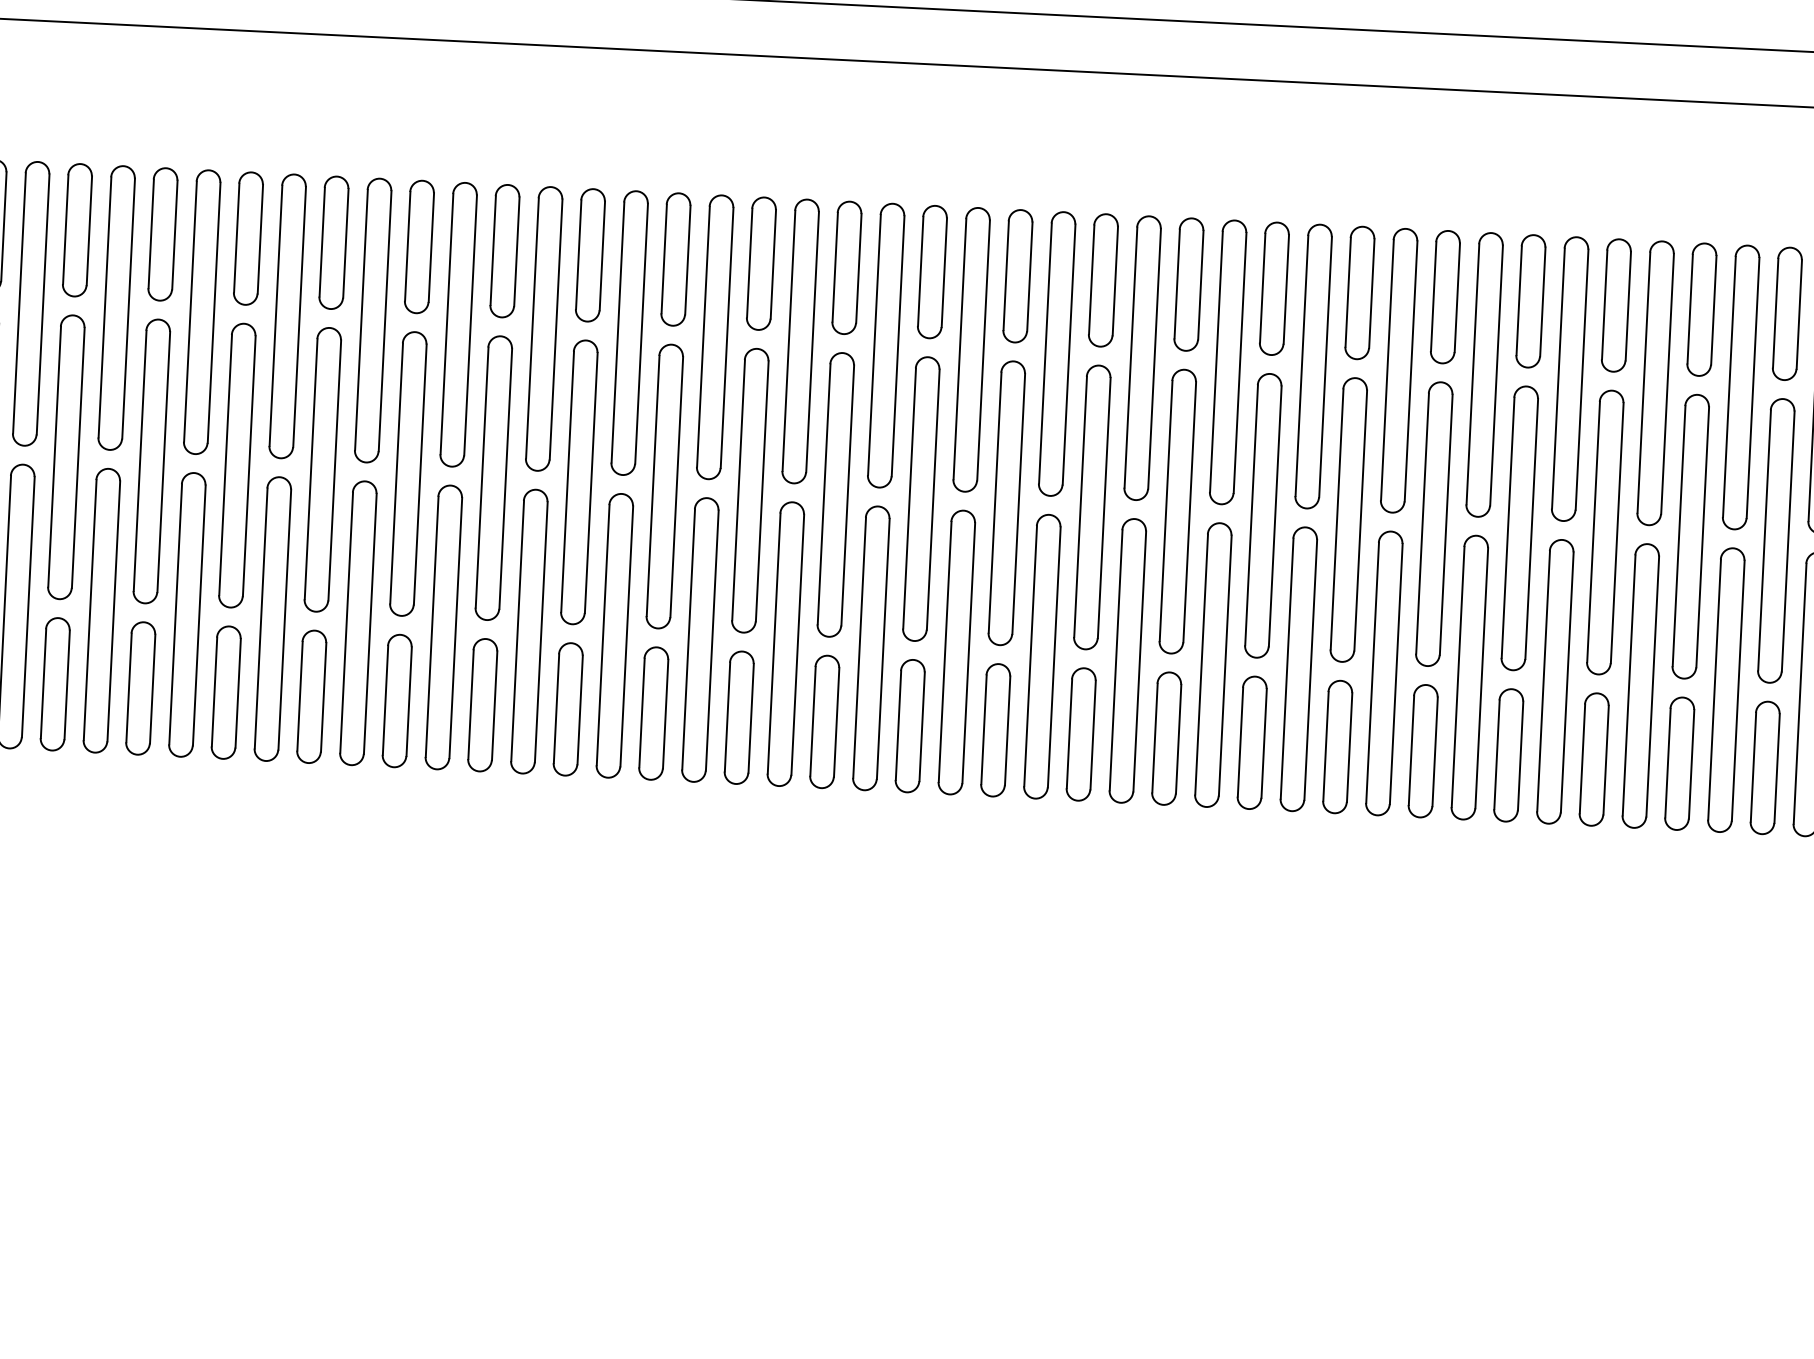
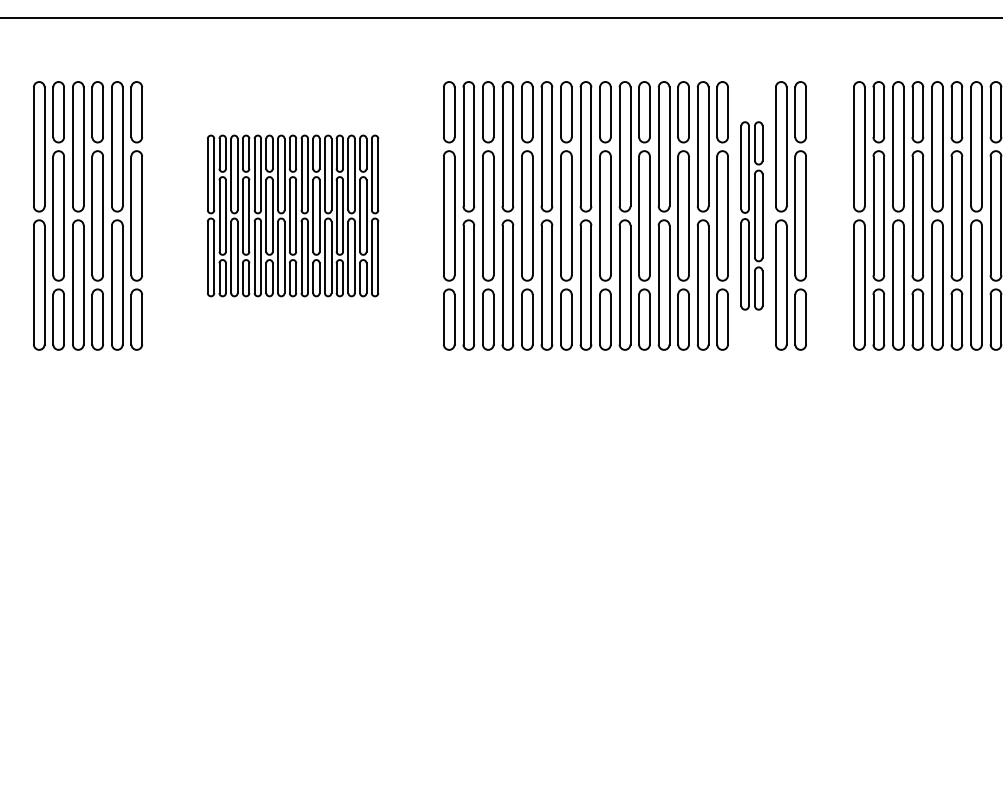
part: (407, 472) -> (292, 215), size x0.6
part: (1412, 522) -> (751, 215), size x0.7
part: (1582, 530) -> (829, 215), removed

